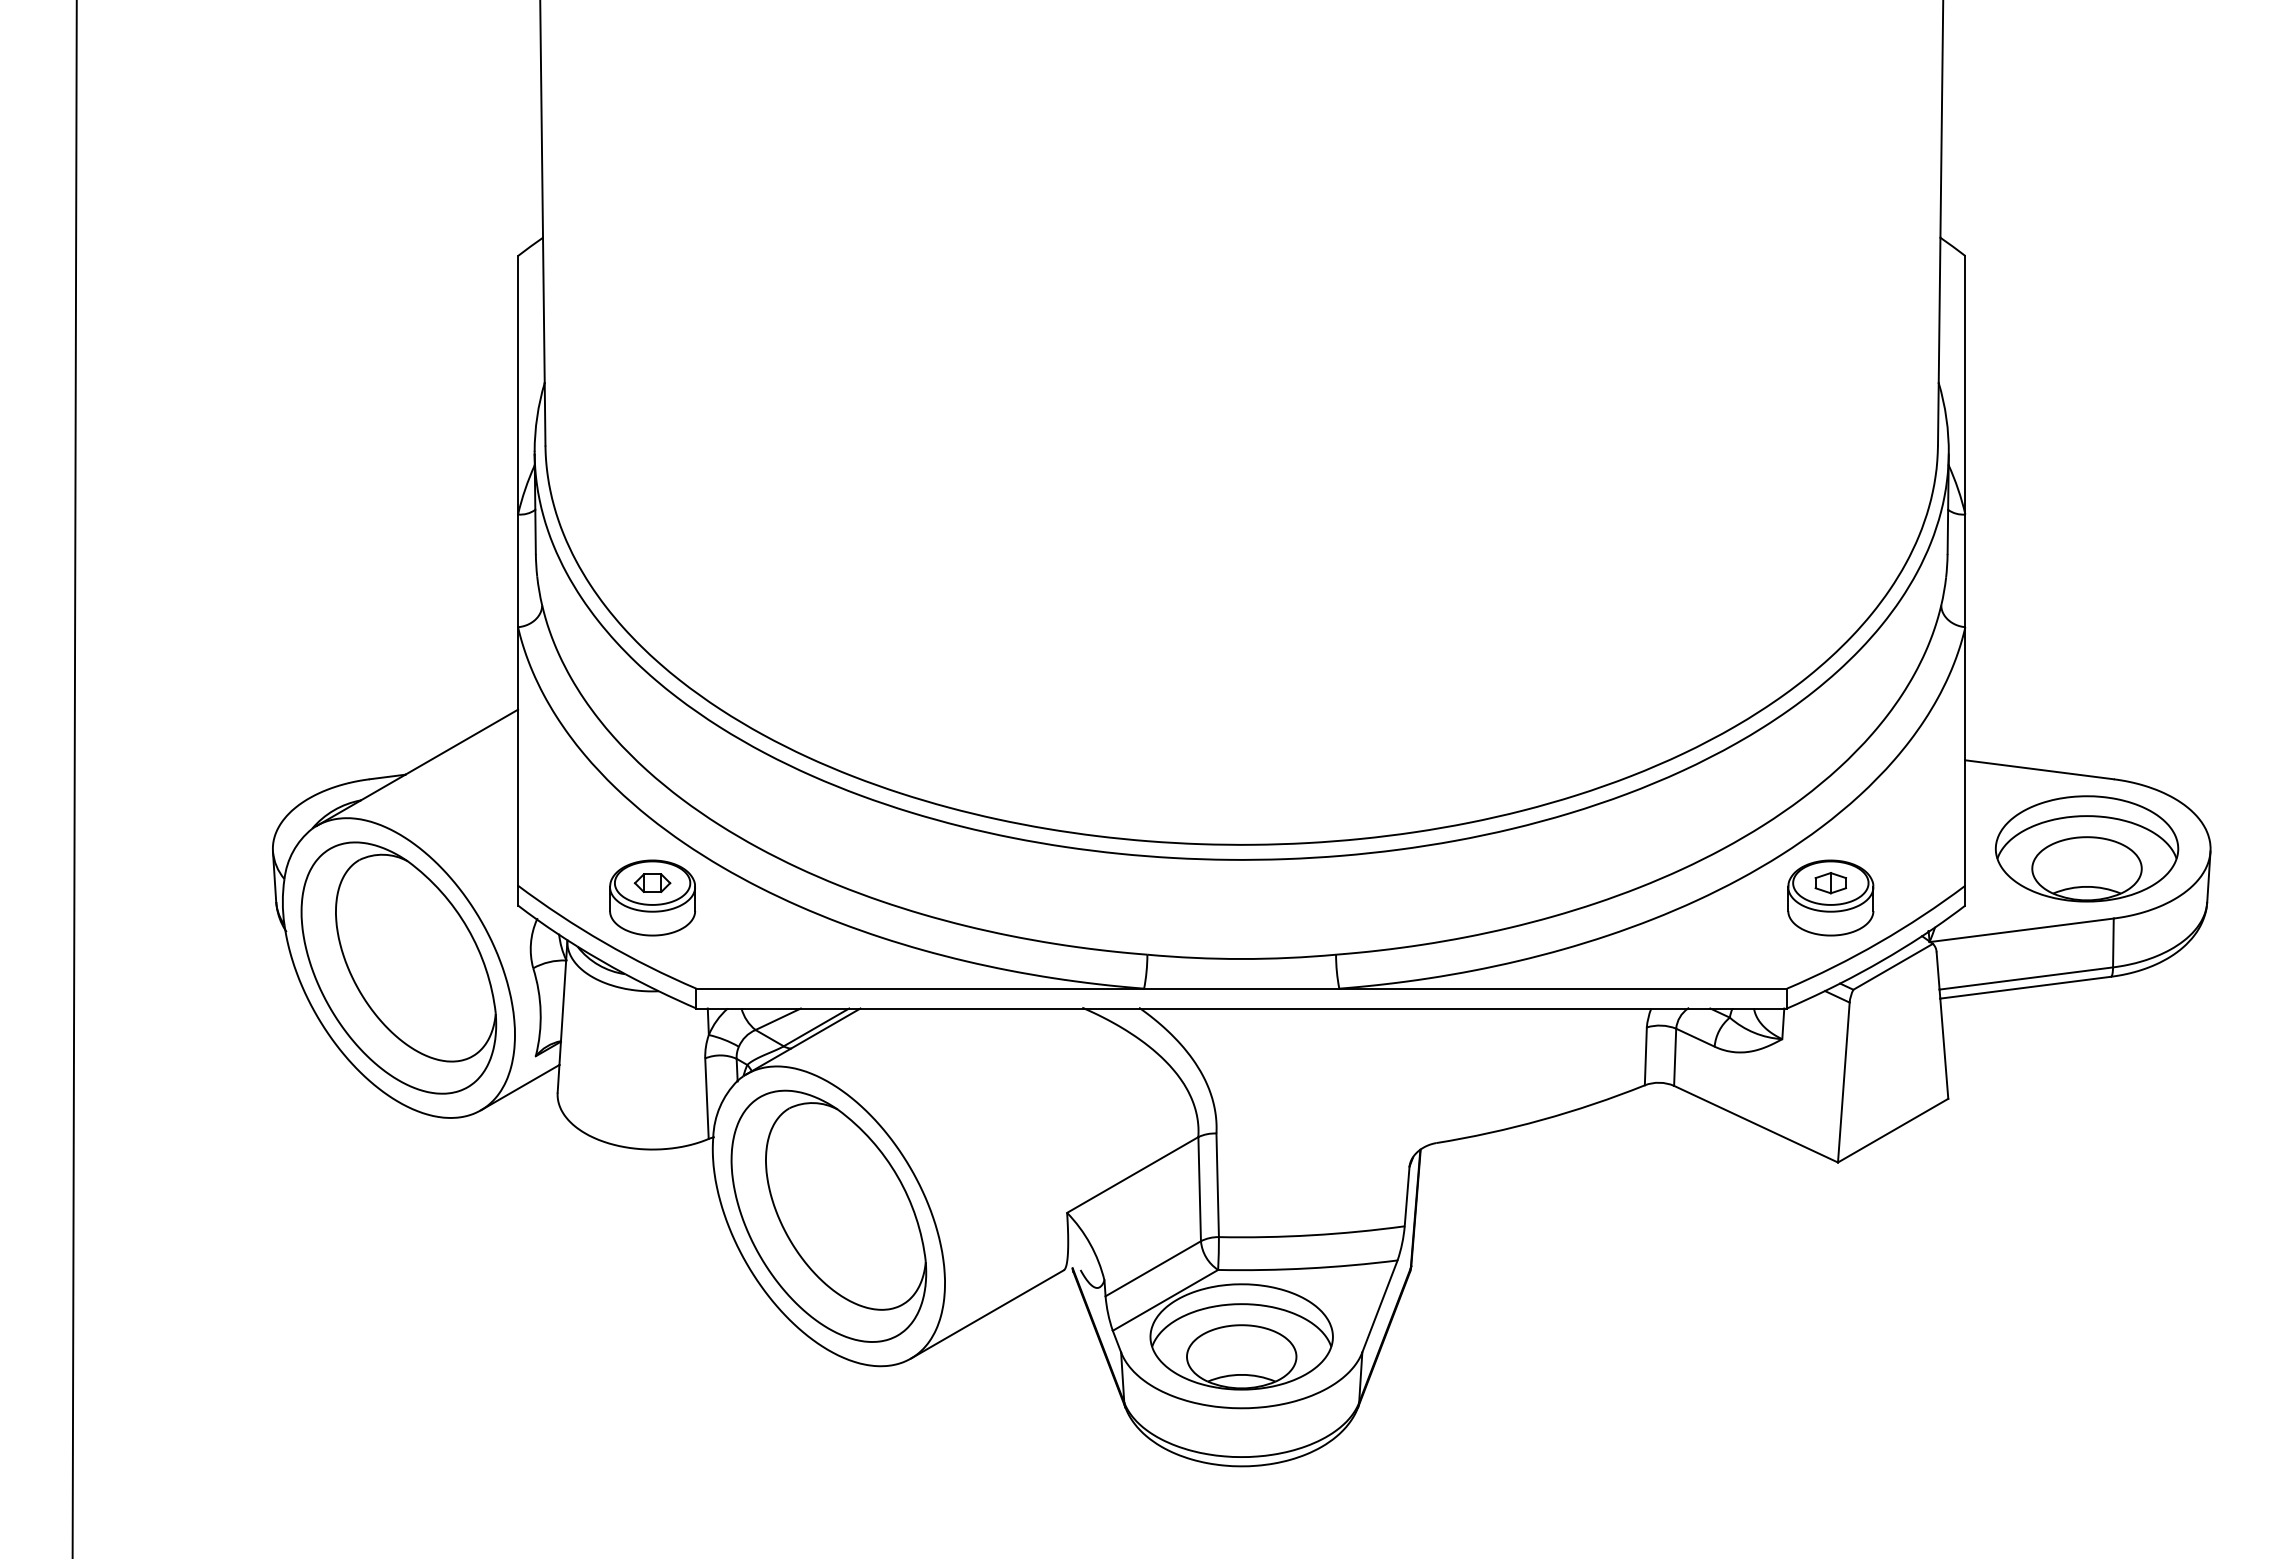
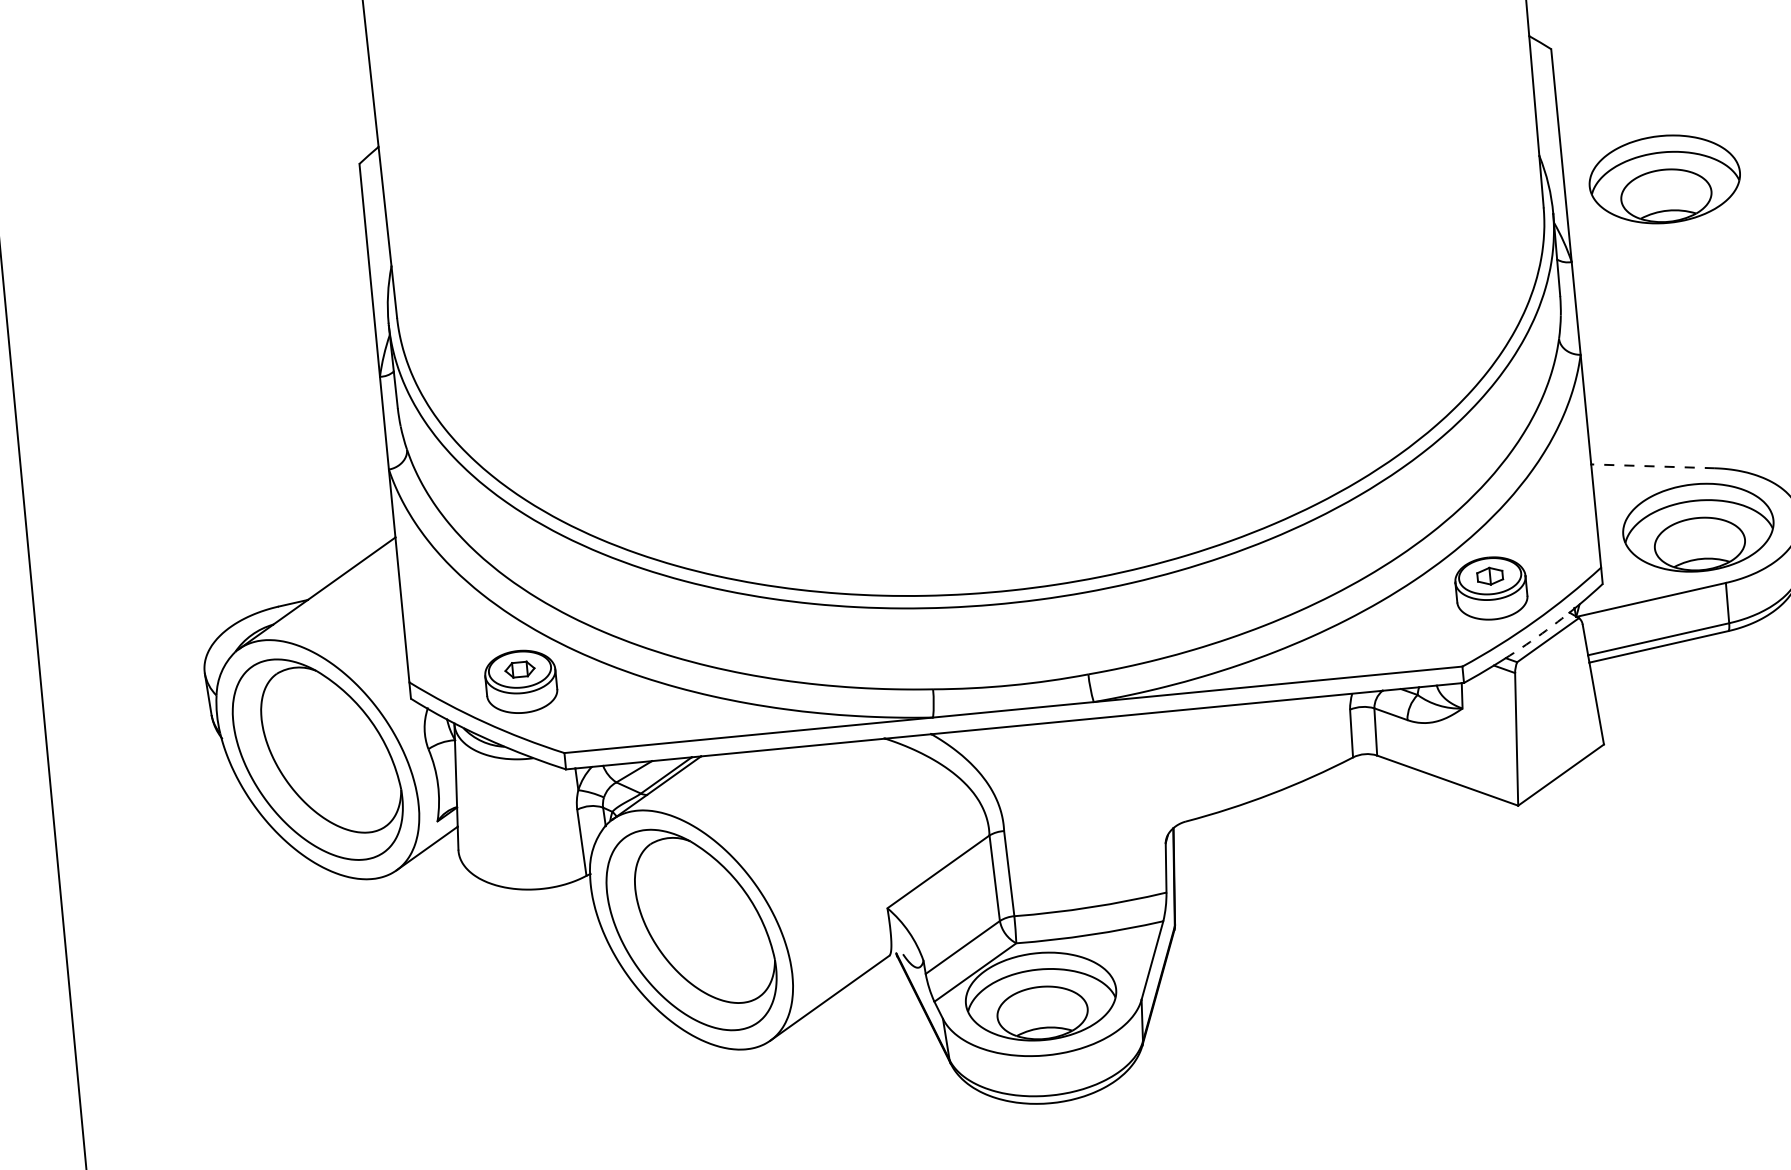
part: (2086, 425) -> (1664, 179), added
line: (2039, 769) -> (1652, 466), solid -> dashed
arc: (1881, 961) -> (1538, 636), solid -> dashed

